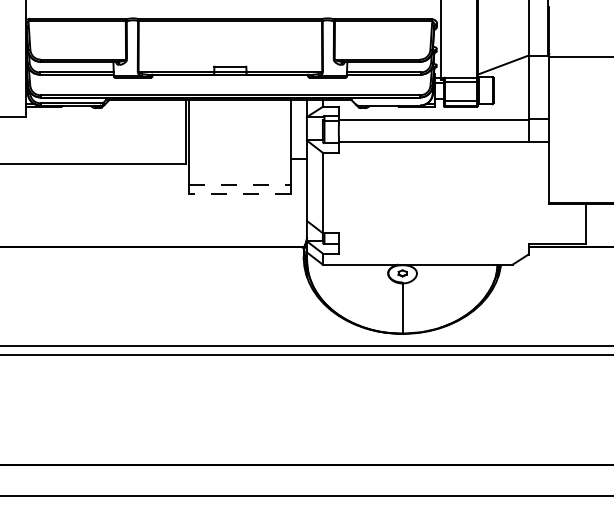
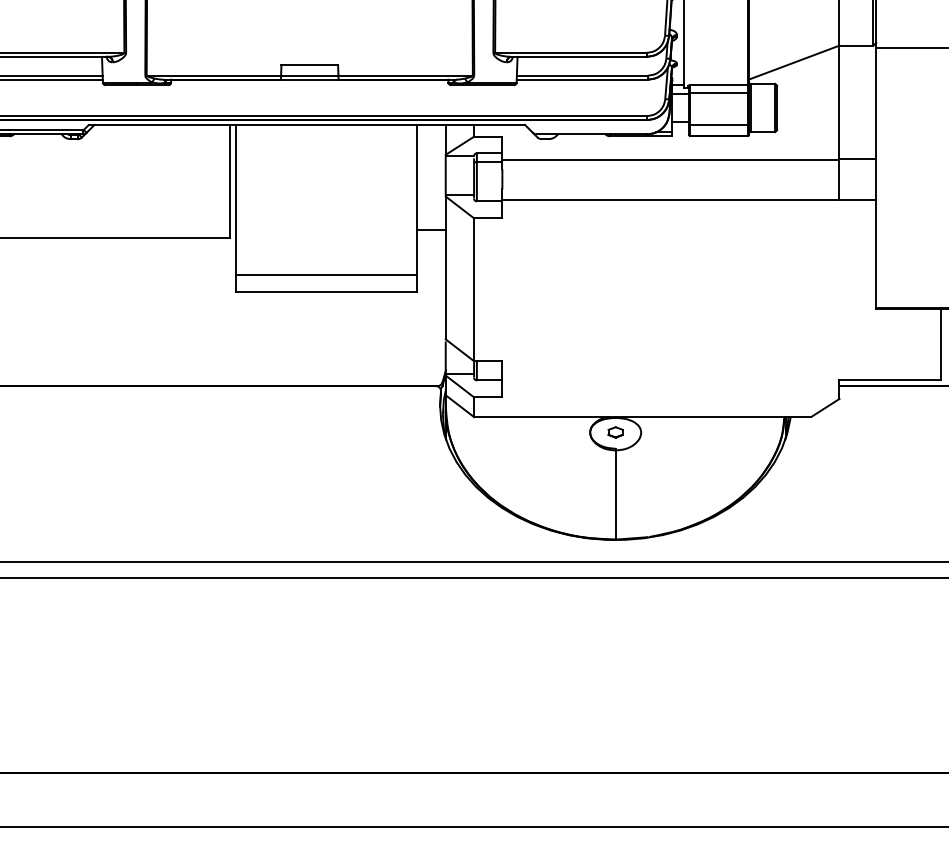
line: (240, 184) -> (327, 274), dashed -> solid
line: (239, 194) -> (325, 292), dashed -> solid

